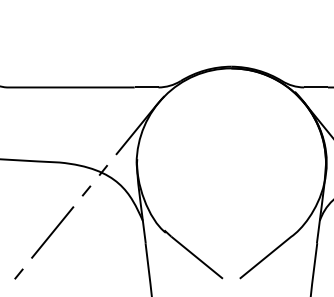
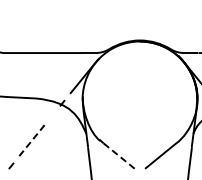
line: (86, 190) -> (52, 115), removed
line: (52, 233) -> (31, 141), solid -> dashed
line: (197, 258) -> (119, 156), solid -> dashed

